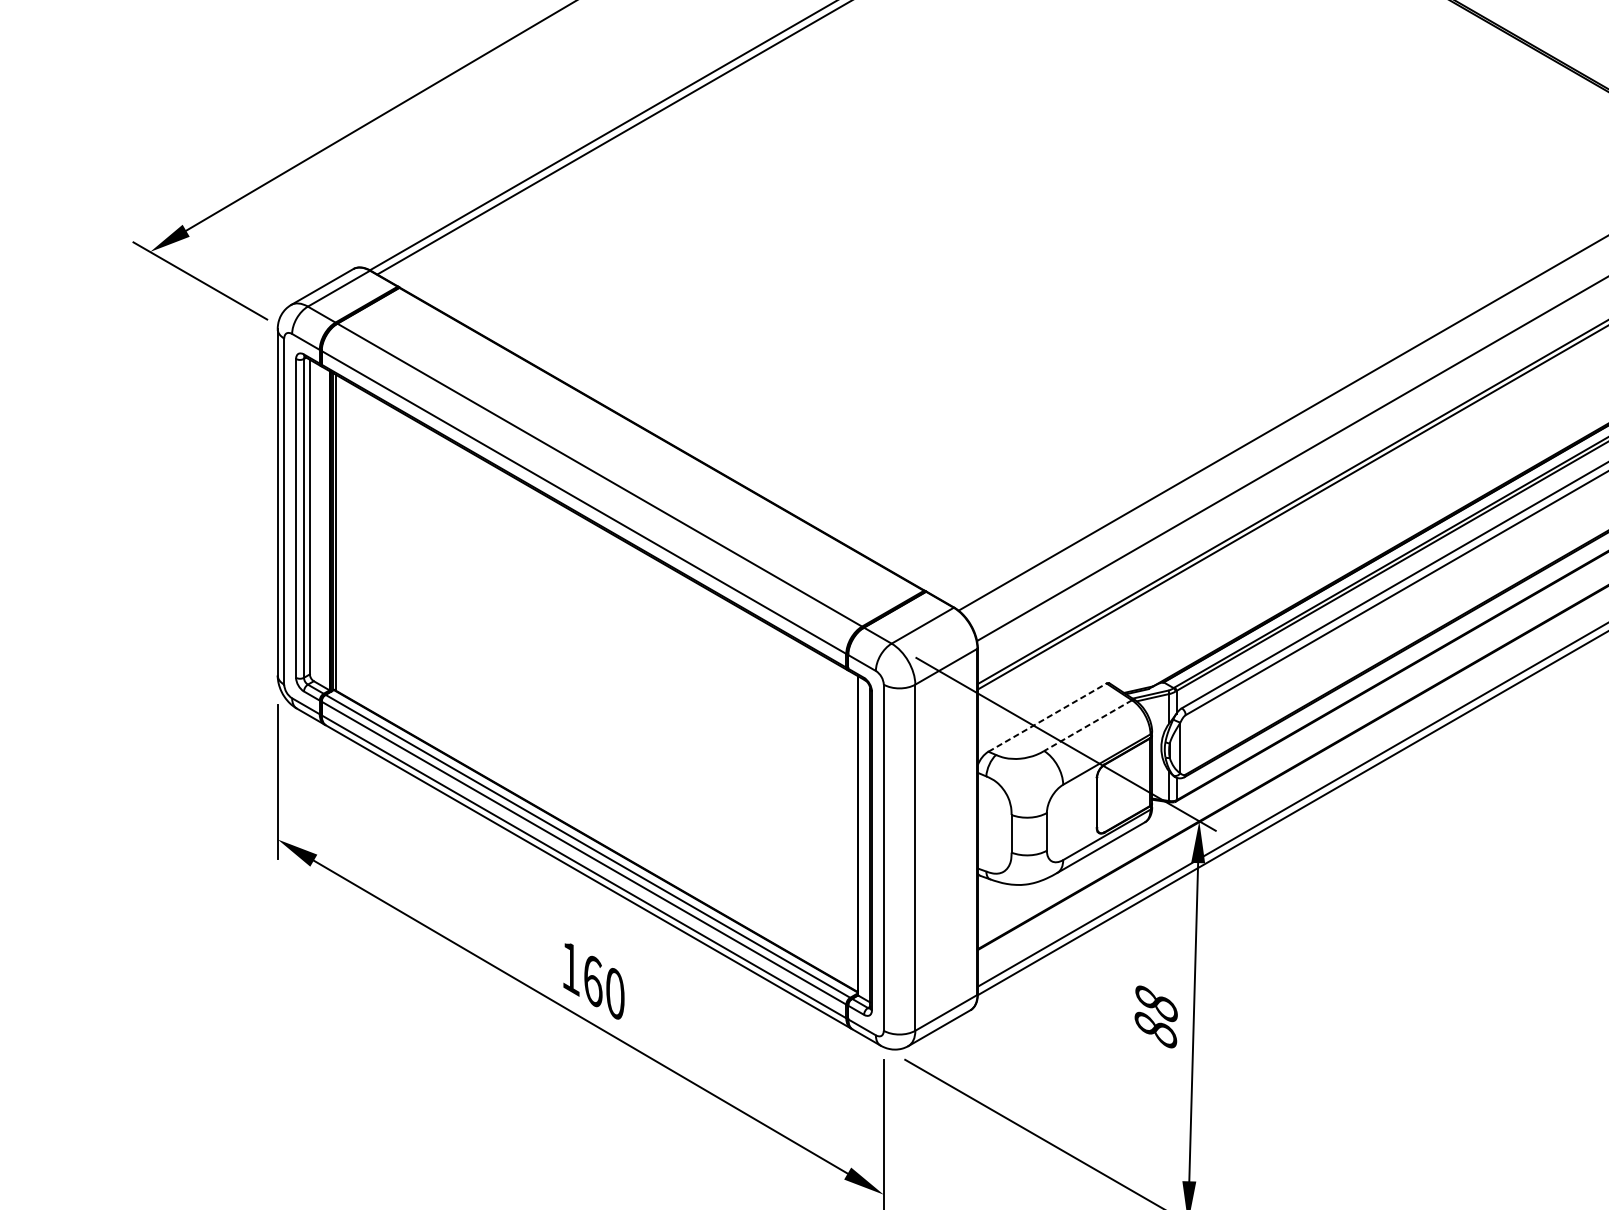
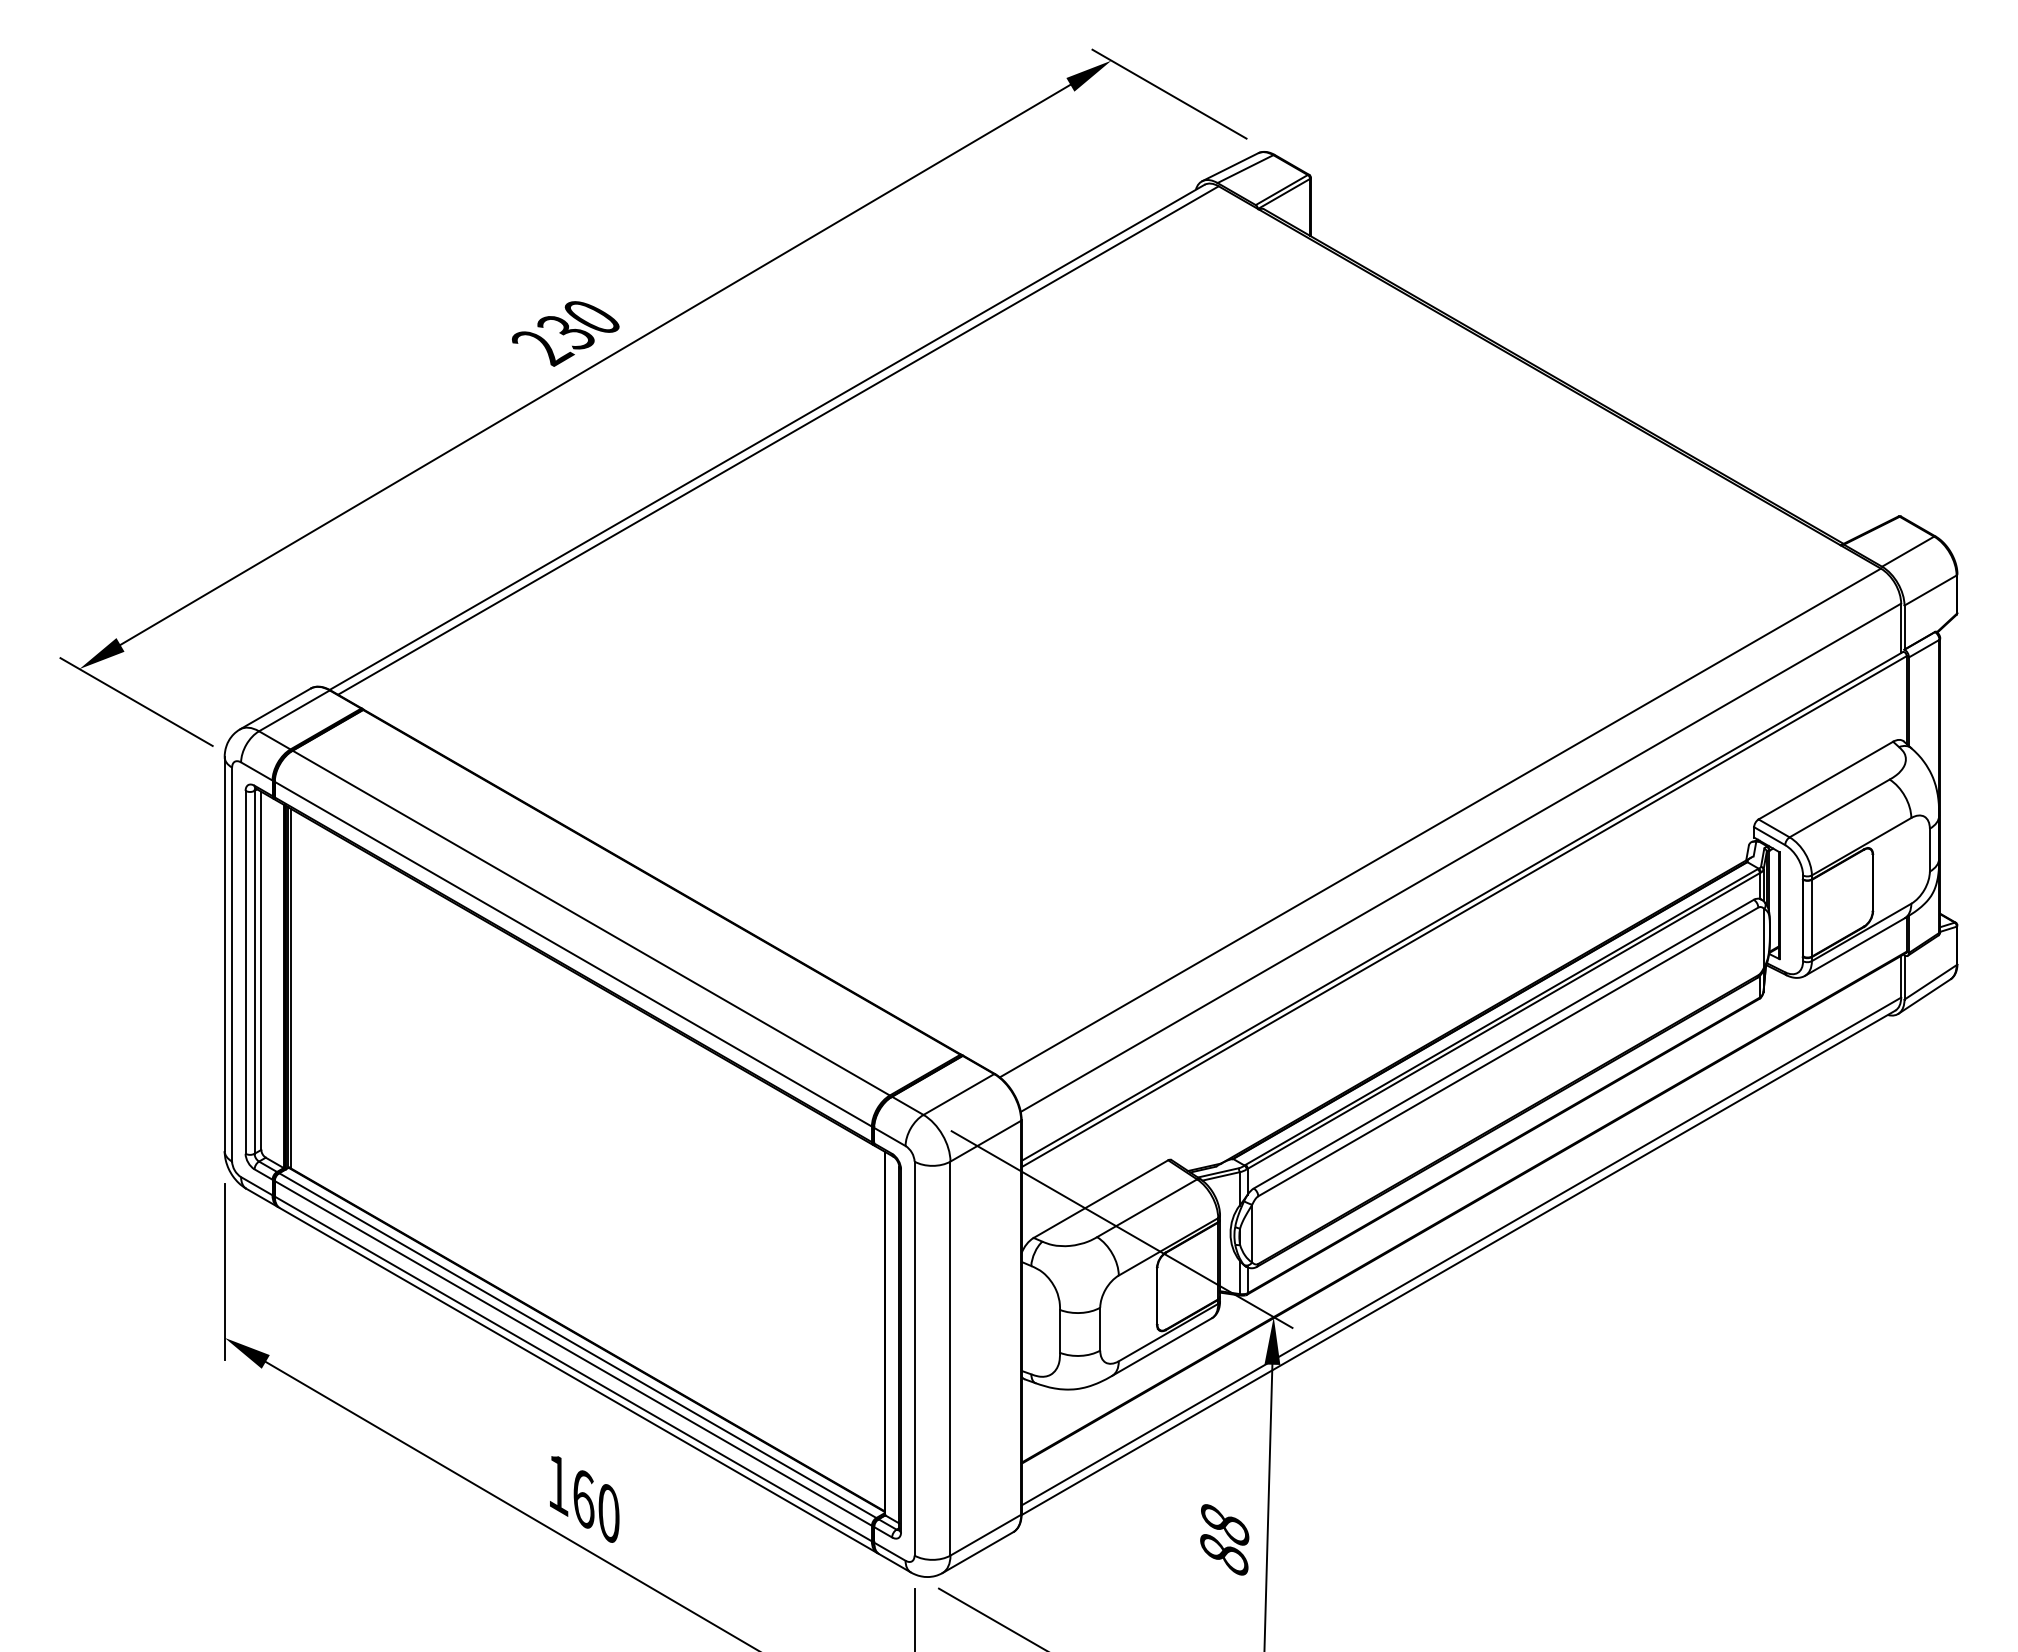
line: (1047, 717) -> (1100, 1199), dashed -> solid
line: (1088, 725) -> (1147, 1208), dashed -> solid

